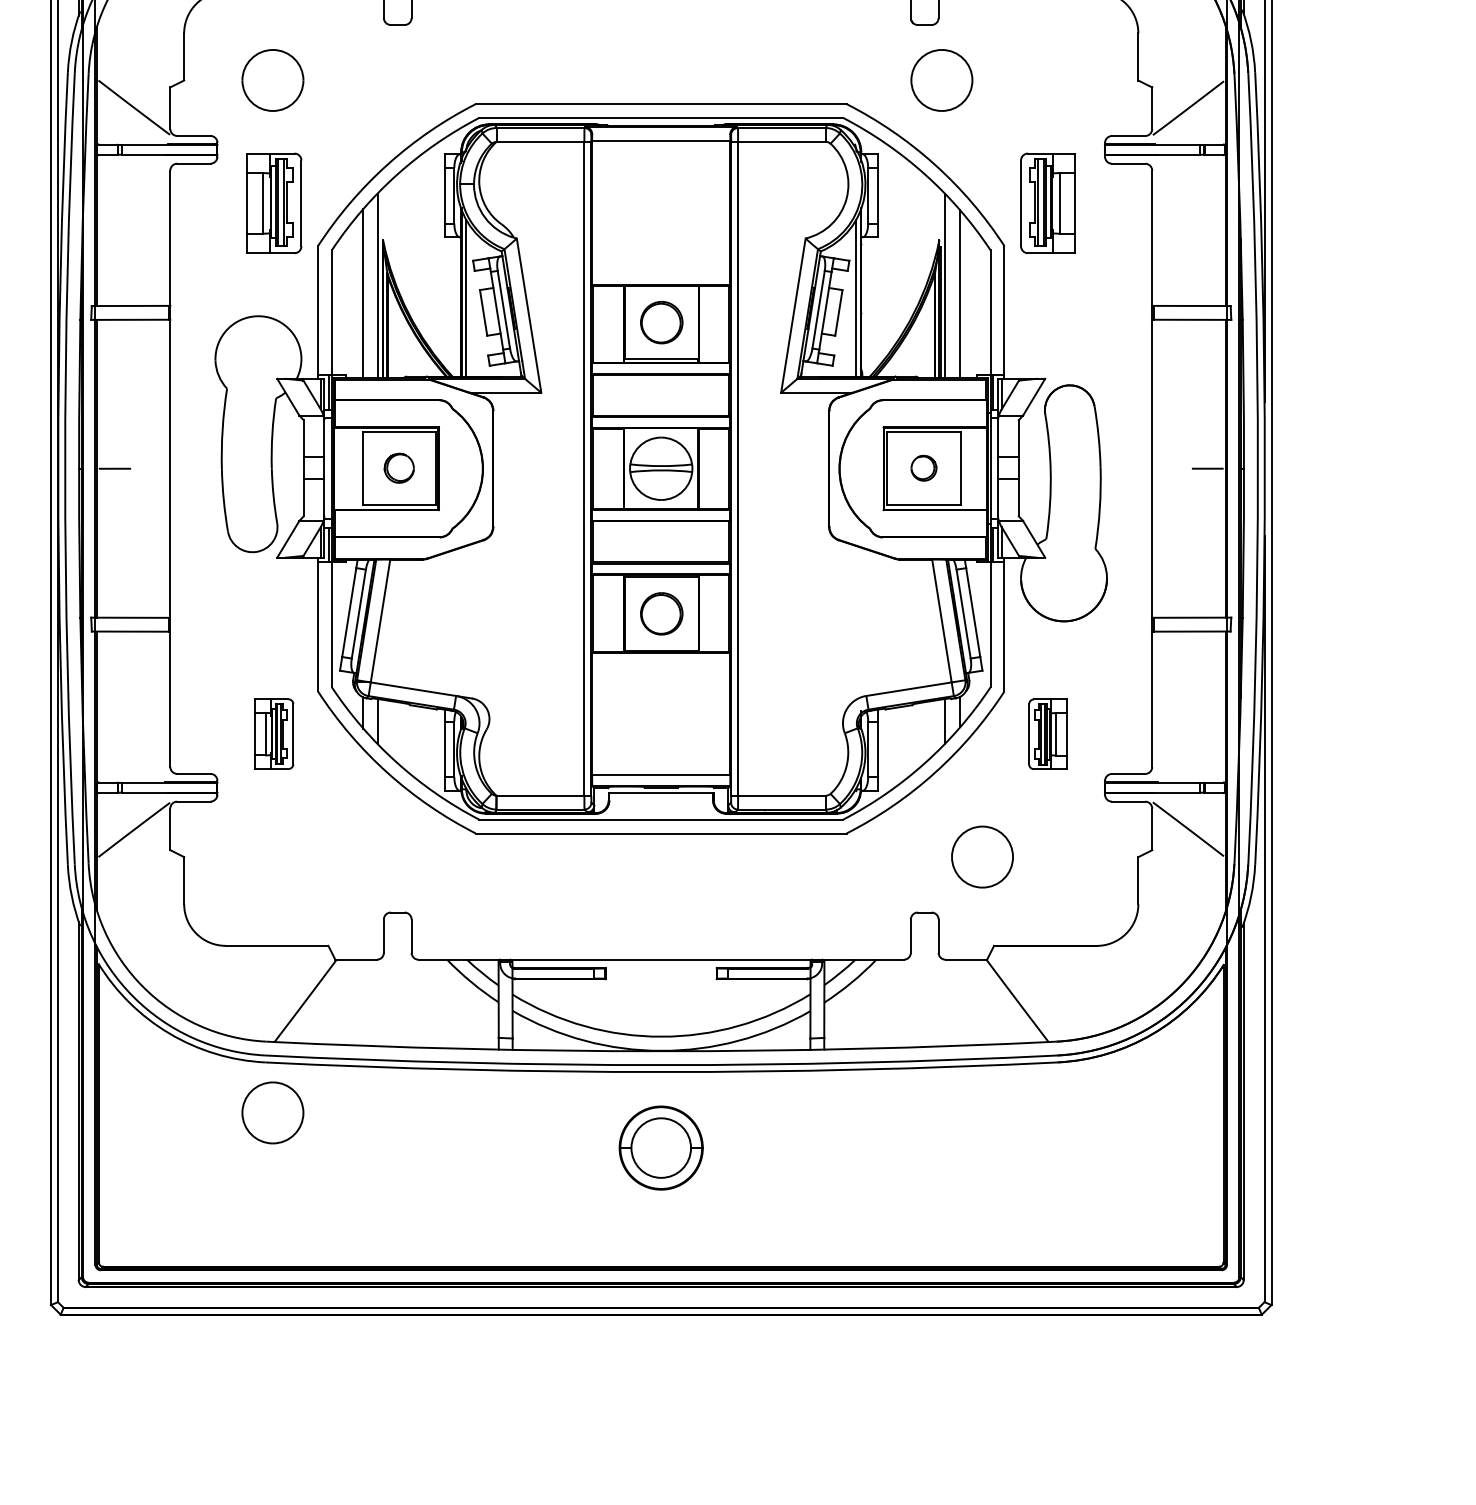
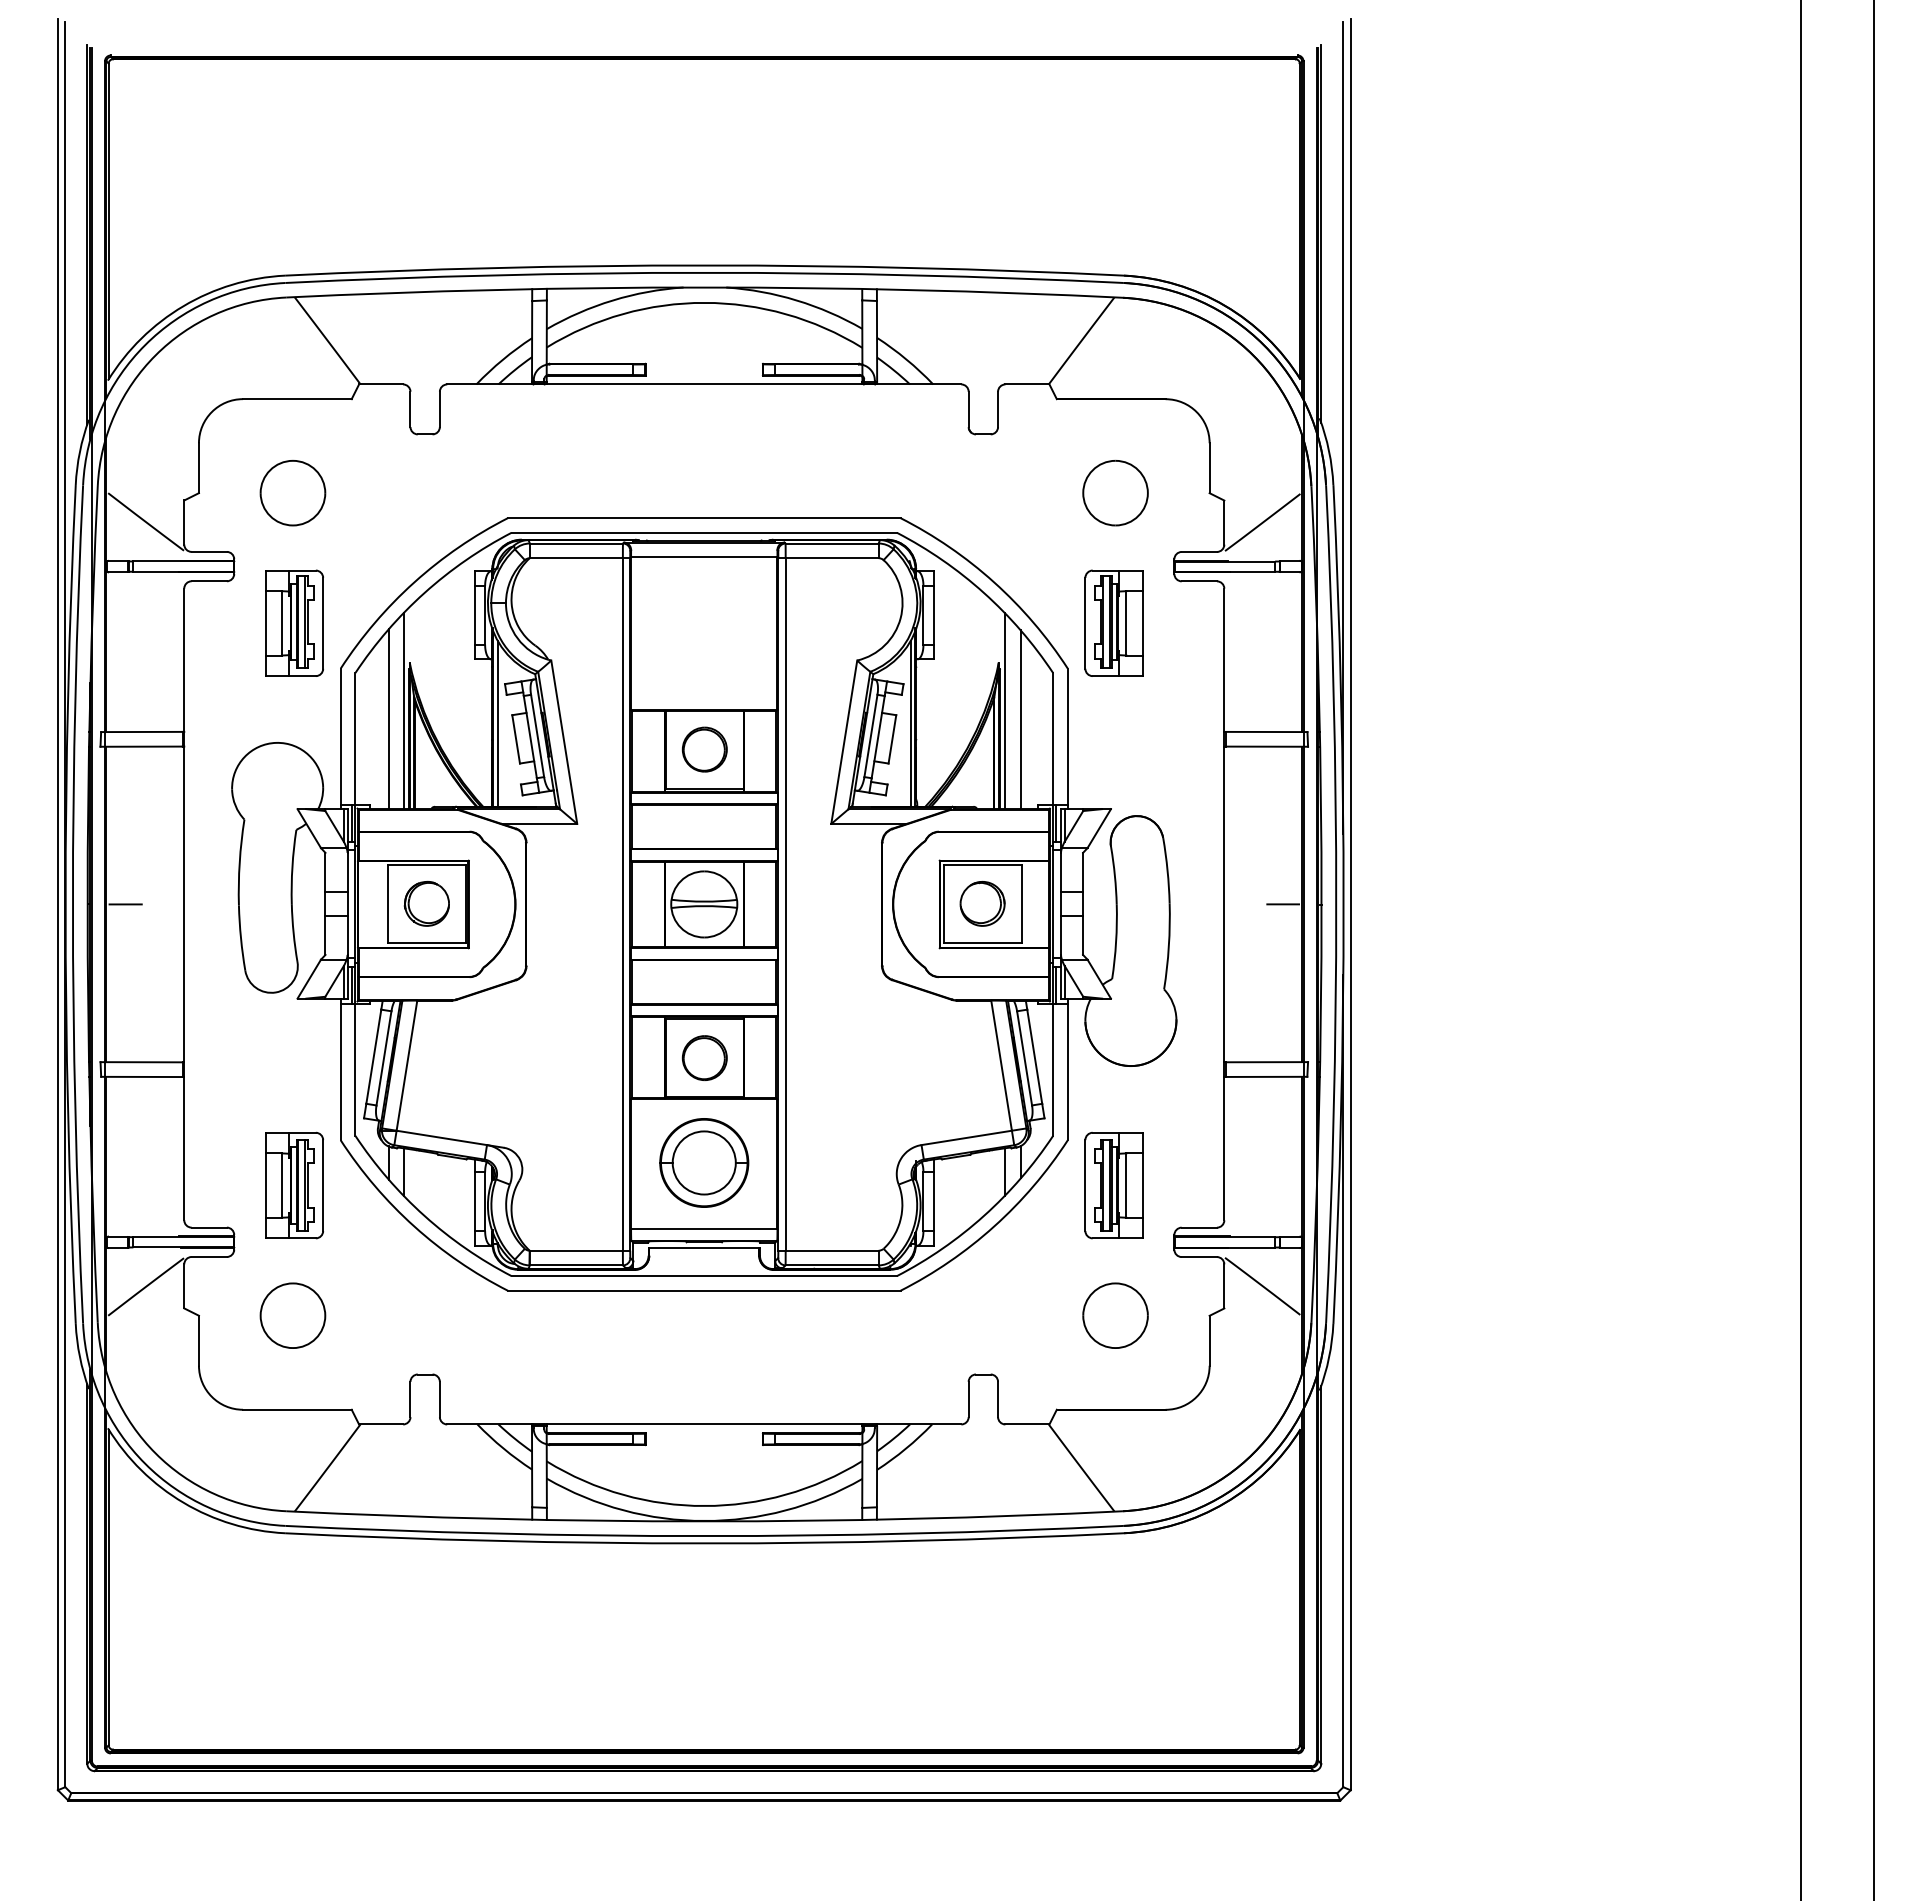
part: (941, 80) -> (1115, 493), moved
part: (398, 467) -> (426, 903), size x1.43
part: (923, 467) -> (982, 903), size x1.67
part: (274, 734) -> (294, 1185), size x1.43
part: (1047, 734) -> (1113, 1185), size x1.43
part: (982, 856) -> (1115, 1315), moved
part: (272, 1112) -> (292, 1315), moved
part: (661, 1147) -> (704, 1162), moved

